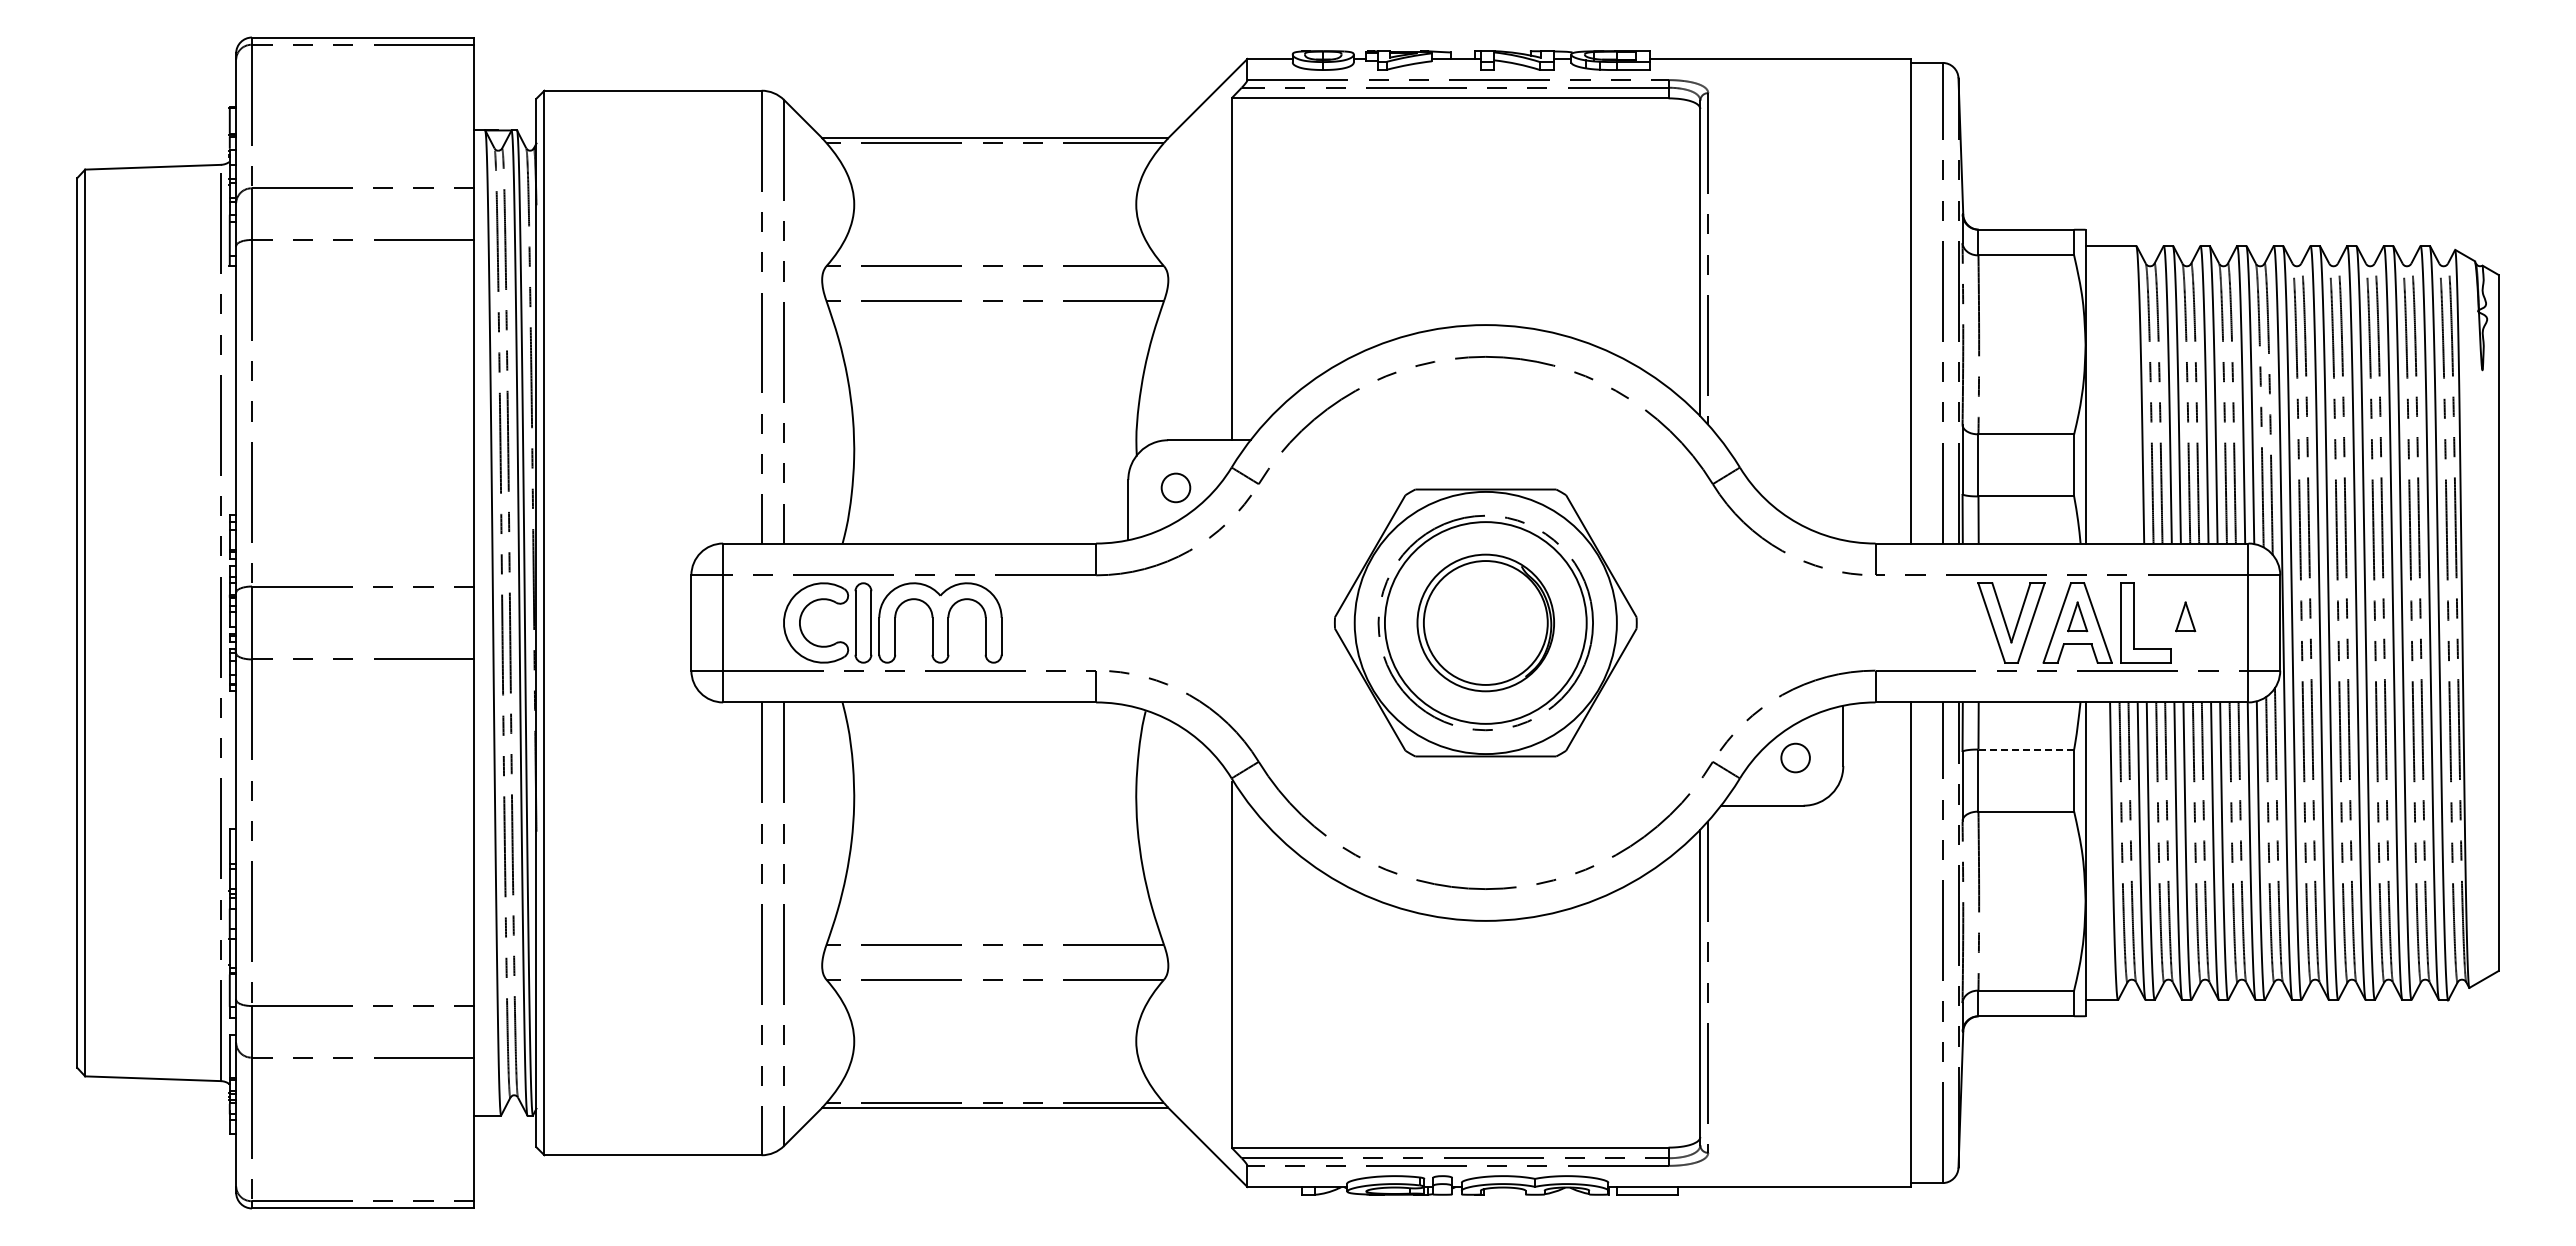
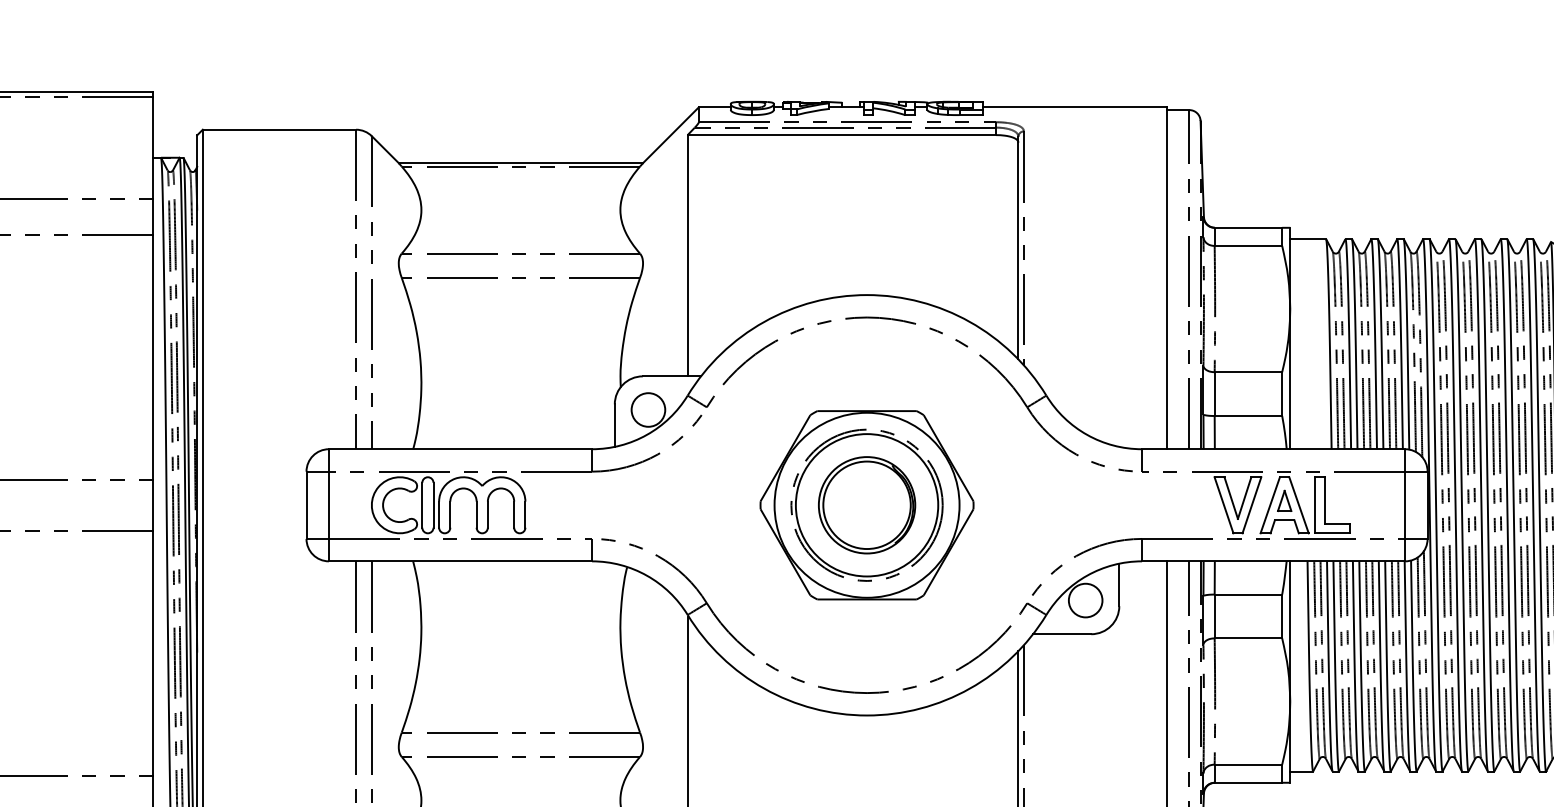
circle: (1175, 487) -> (648, 409), size x1.67
part: (2185, 616) -> (1360, 500), removed
line: (2026, 749) -> (1248, 594), dashed -> solid
circle: (1795, 757) -> (1085, 600), size x1.67

